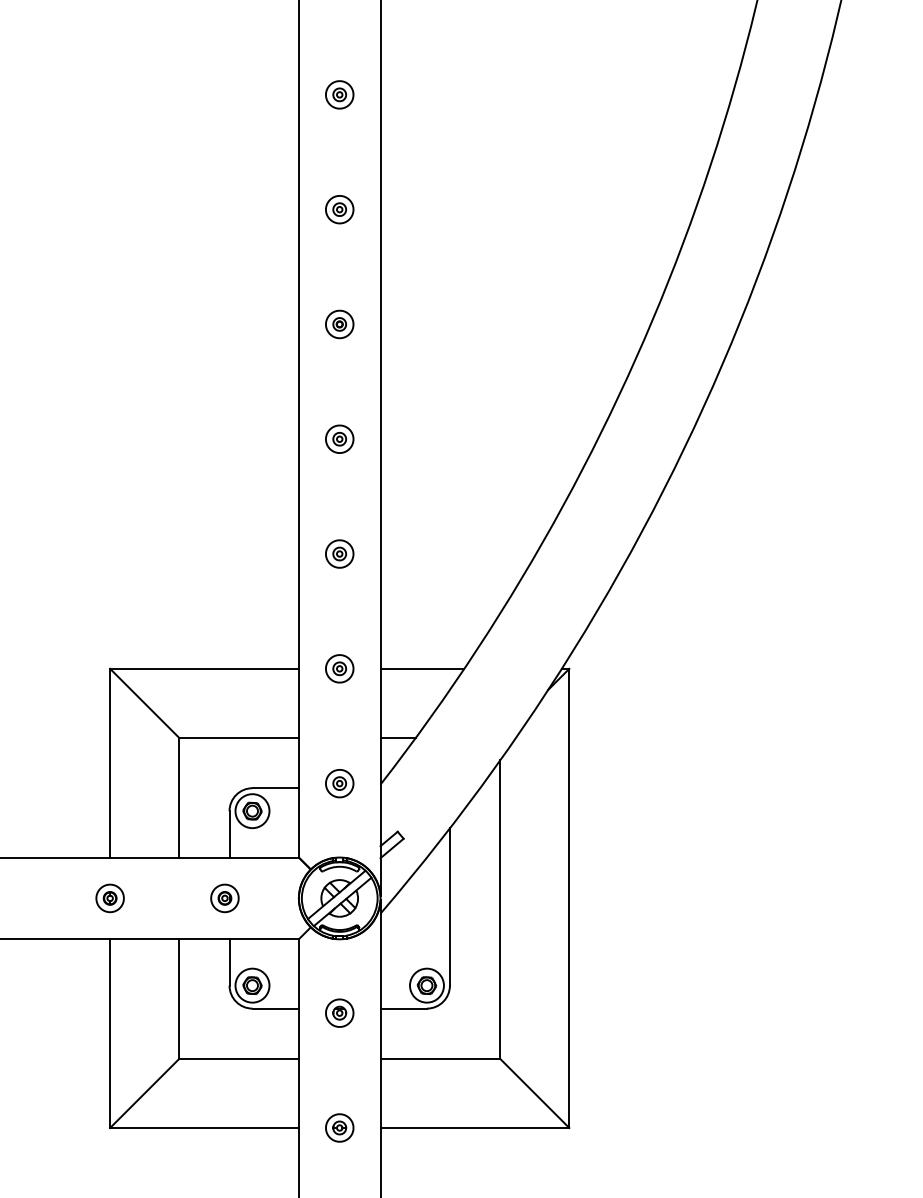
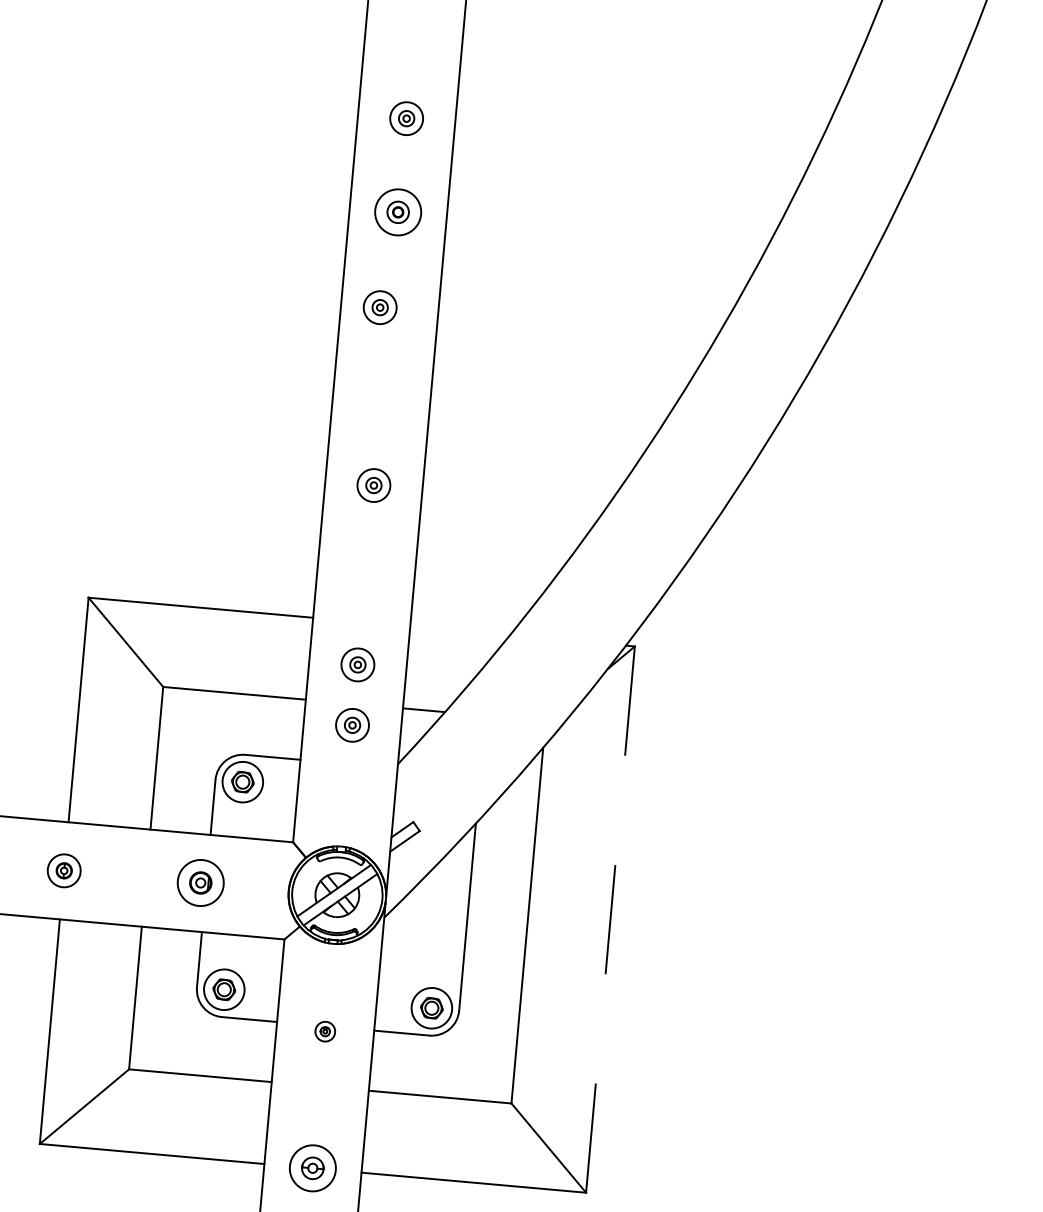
part: (339, 209) -> (406, 118), moved
part: (339, 324) -> (398, 212), size x1.4
part: (339, 438) -> (380, 306), moved
part: (339, 668) -> (357, 664), moved
line: (422, 668) -> (460, 630), removed
part: (339, 783) -> (352, 725), moved
part: (224, 898) -> (200, 883), size x1.4
line: (569, 898) -> (610, 919), solid -> dashed
part: (339, 1012) -> (324, 1030), size x0.6
part: (339, 1127) -> (312, 1167), size x1.4

